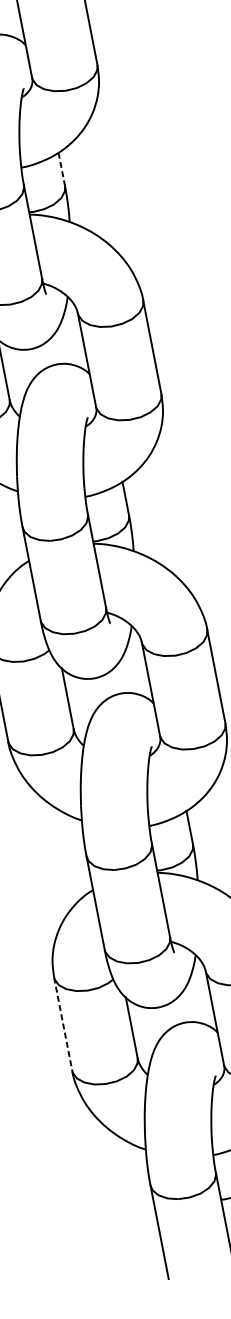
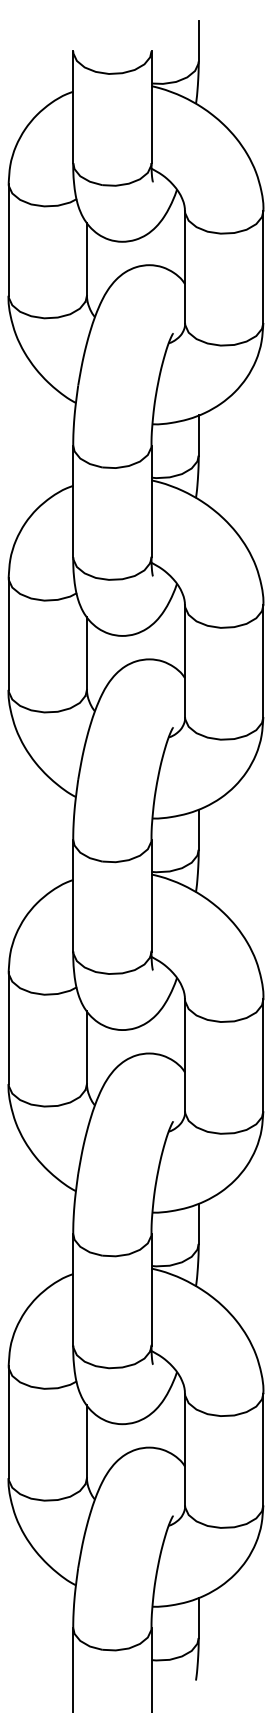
line: (61, 168) -> (198, 434), dashed -> solid
line: (63, 1024) -> (8, 1422), dashed -> solid

